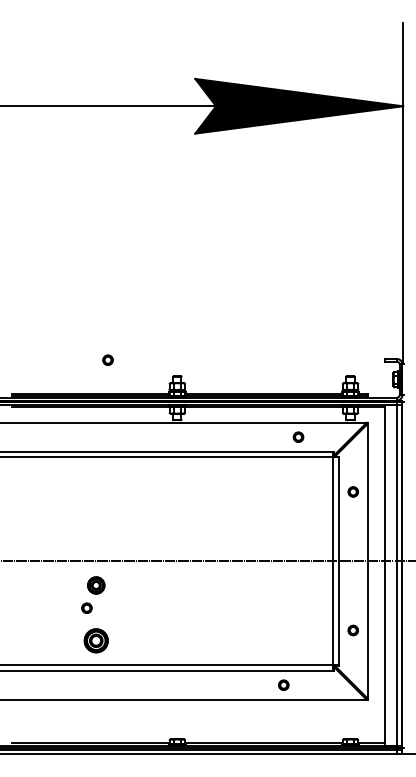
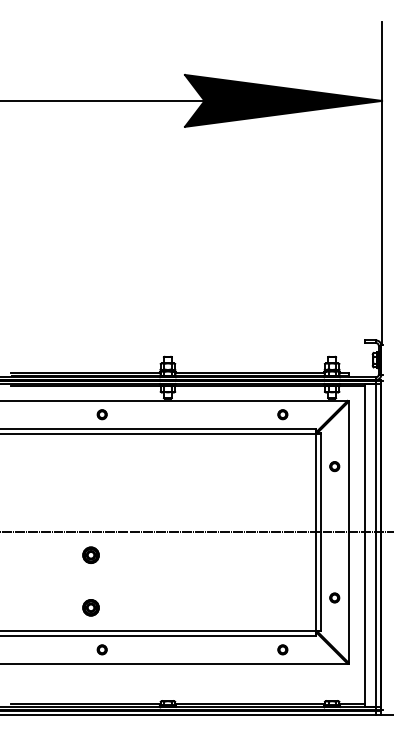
part: (107, 360) -> (101, 414), moved
part: (86, 607) -> (101, 649), moved
part: (95, 640) -> (90, 607), size x0.71
part: (283, 684) -> (282, 649), moved

